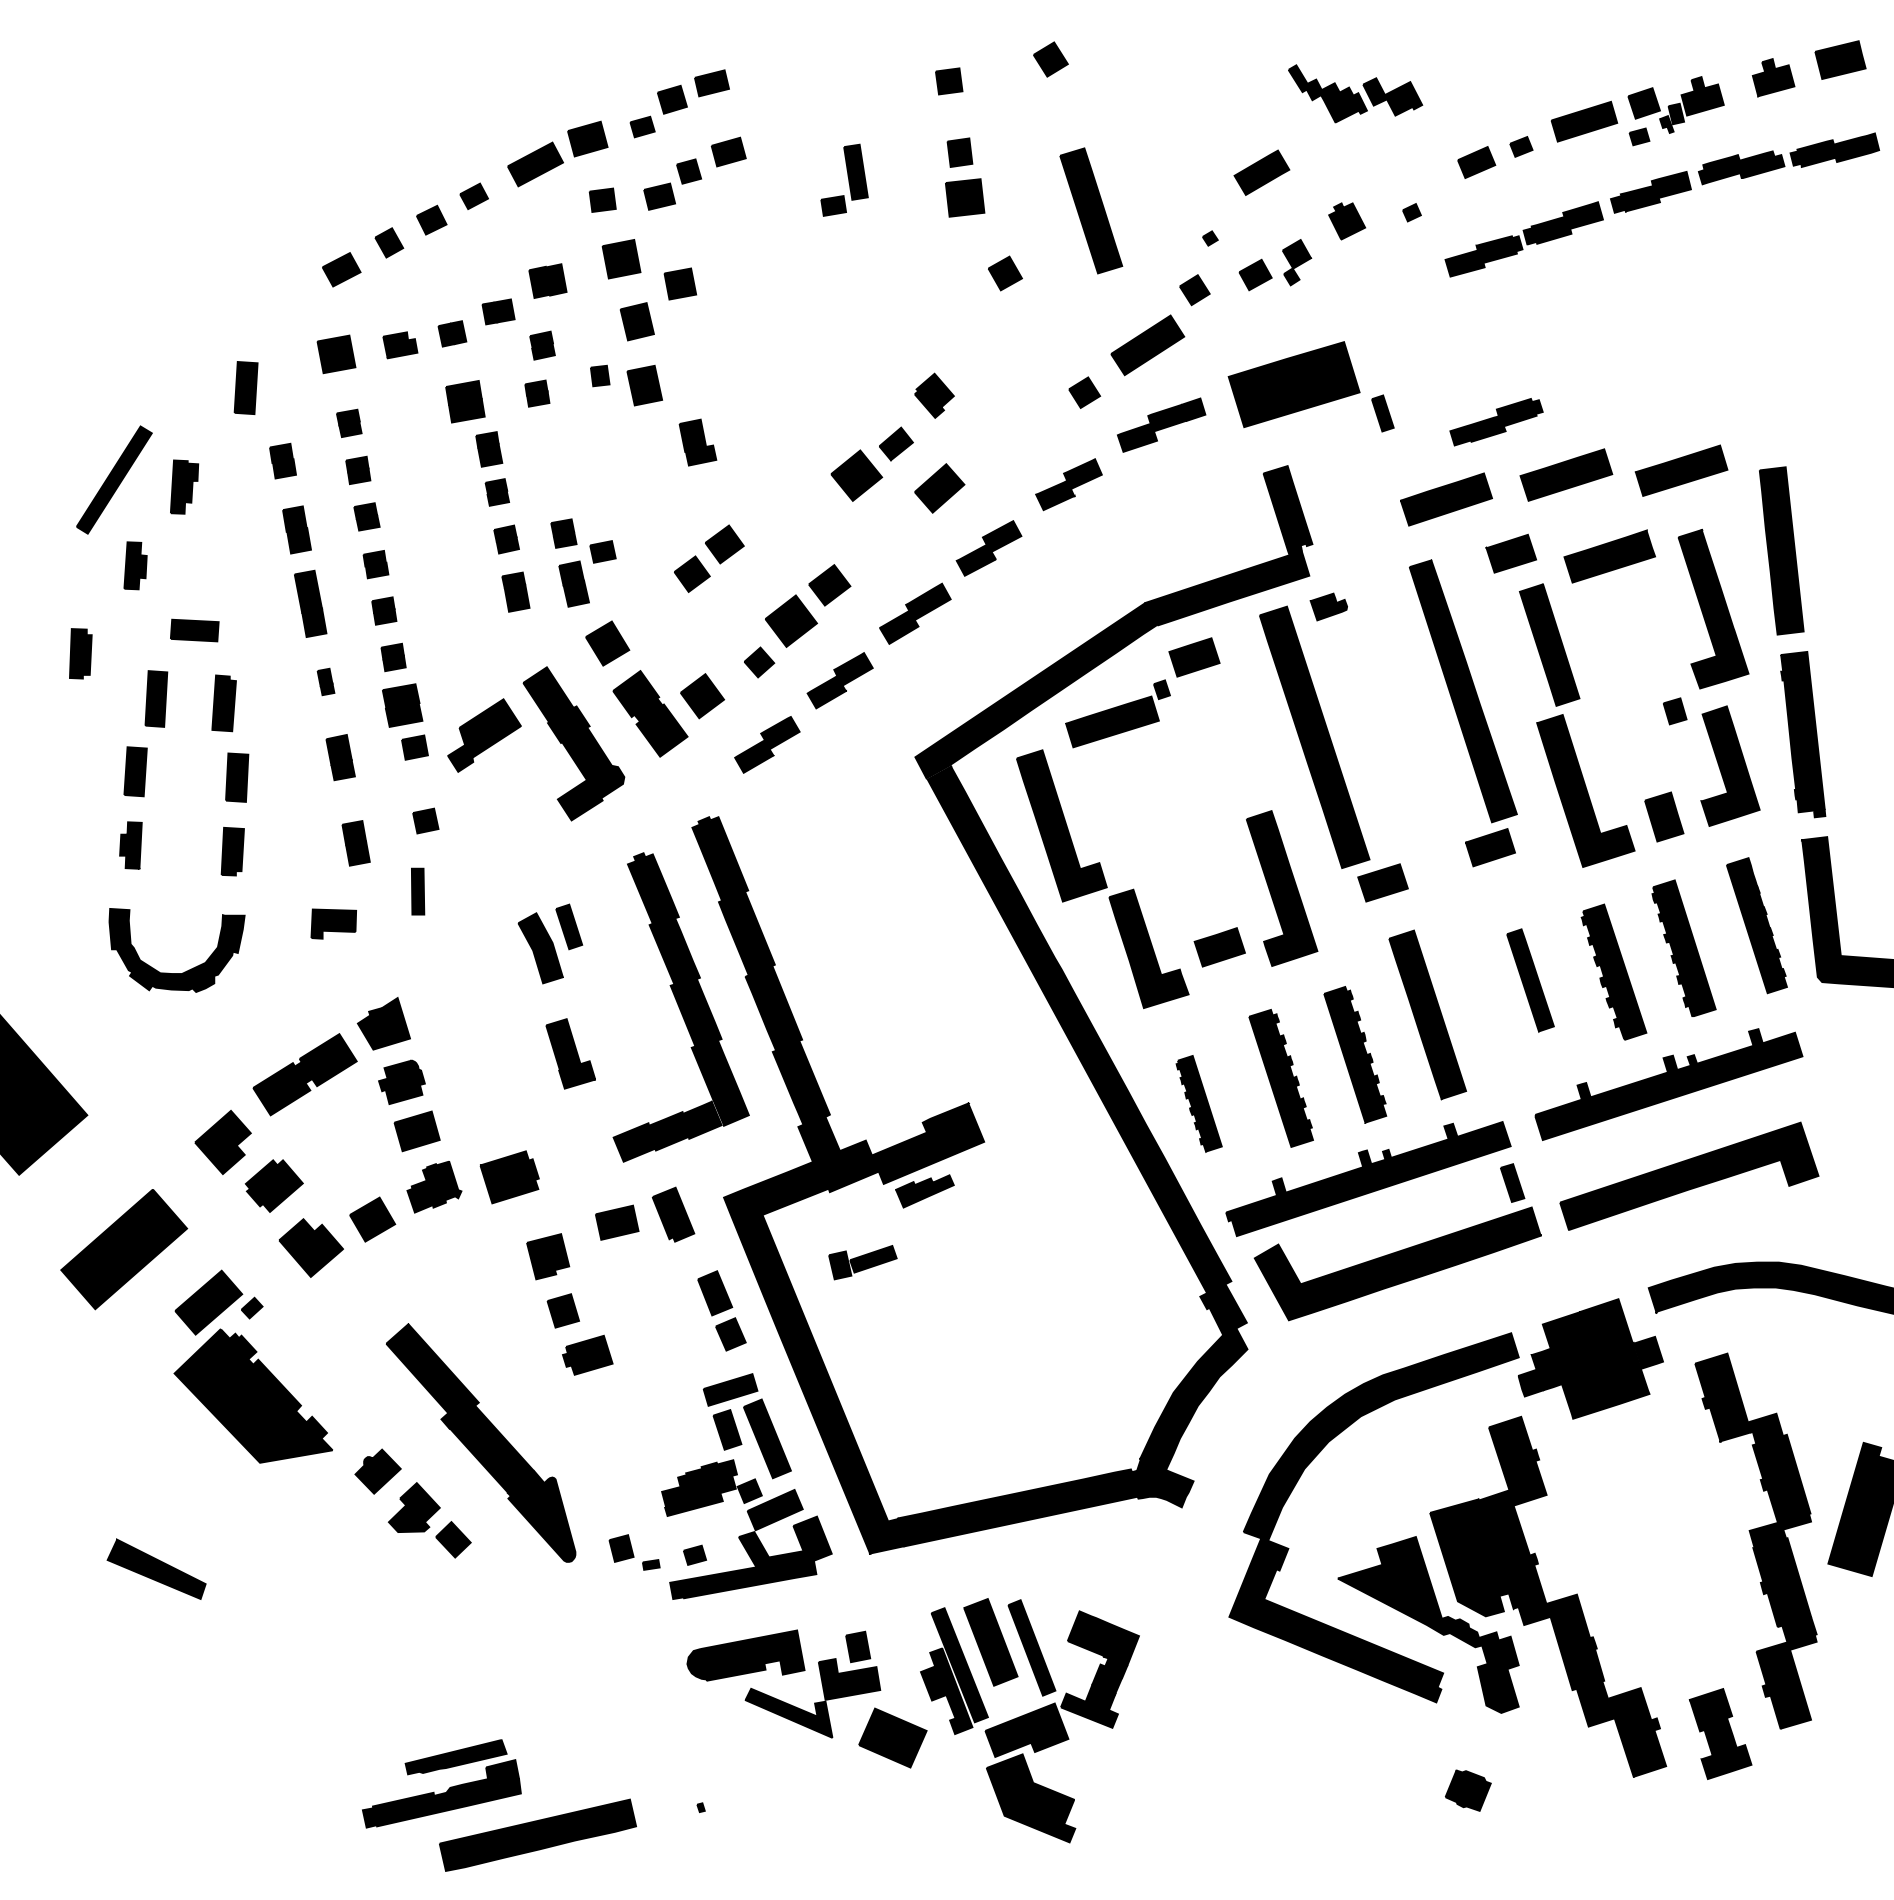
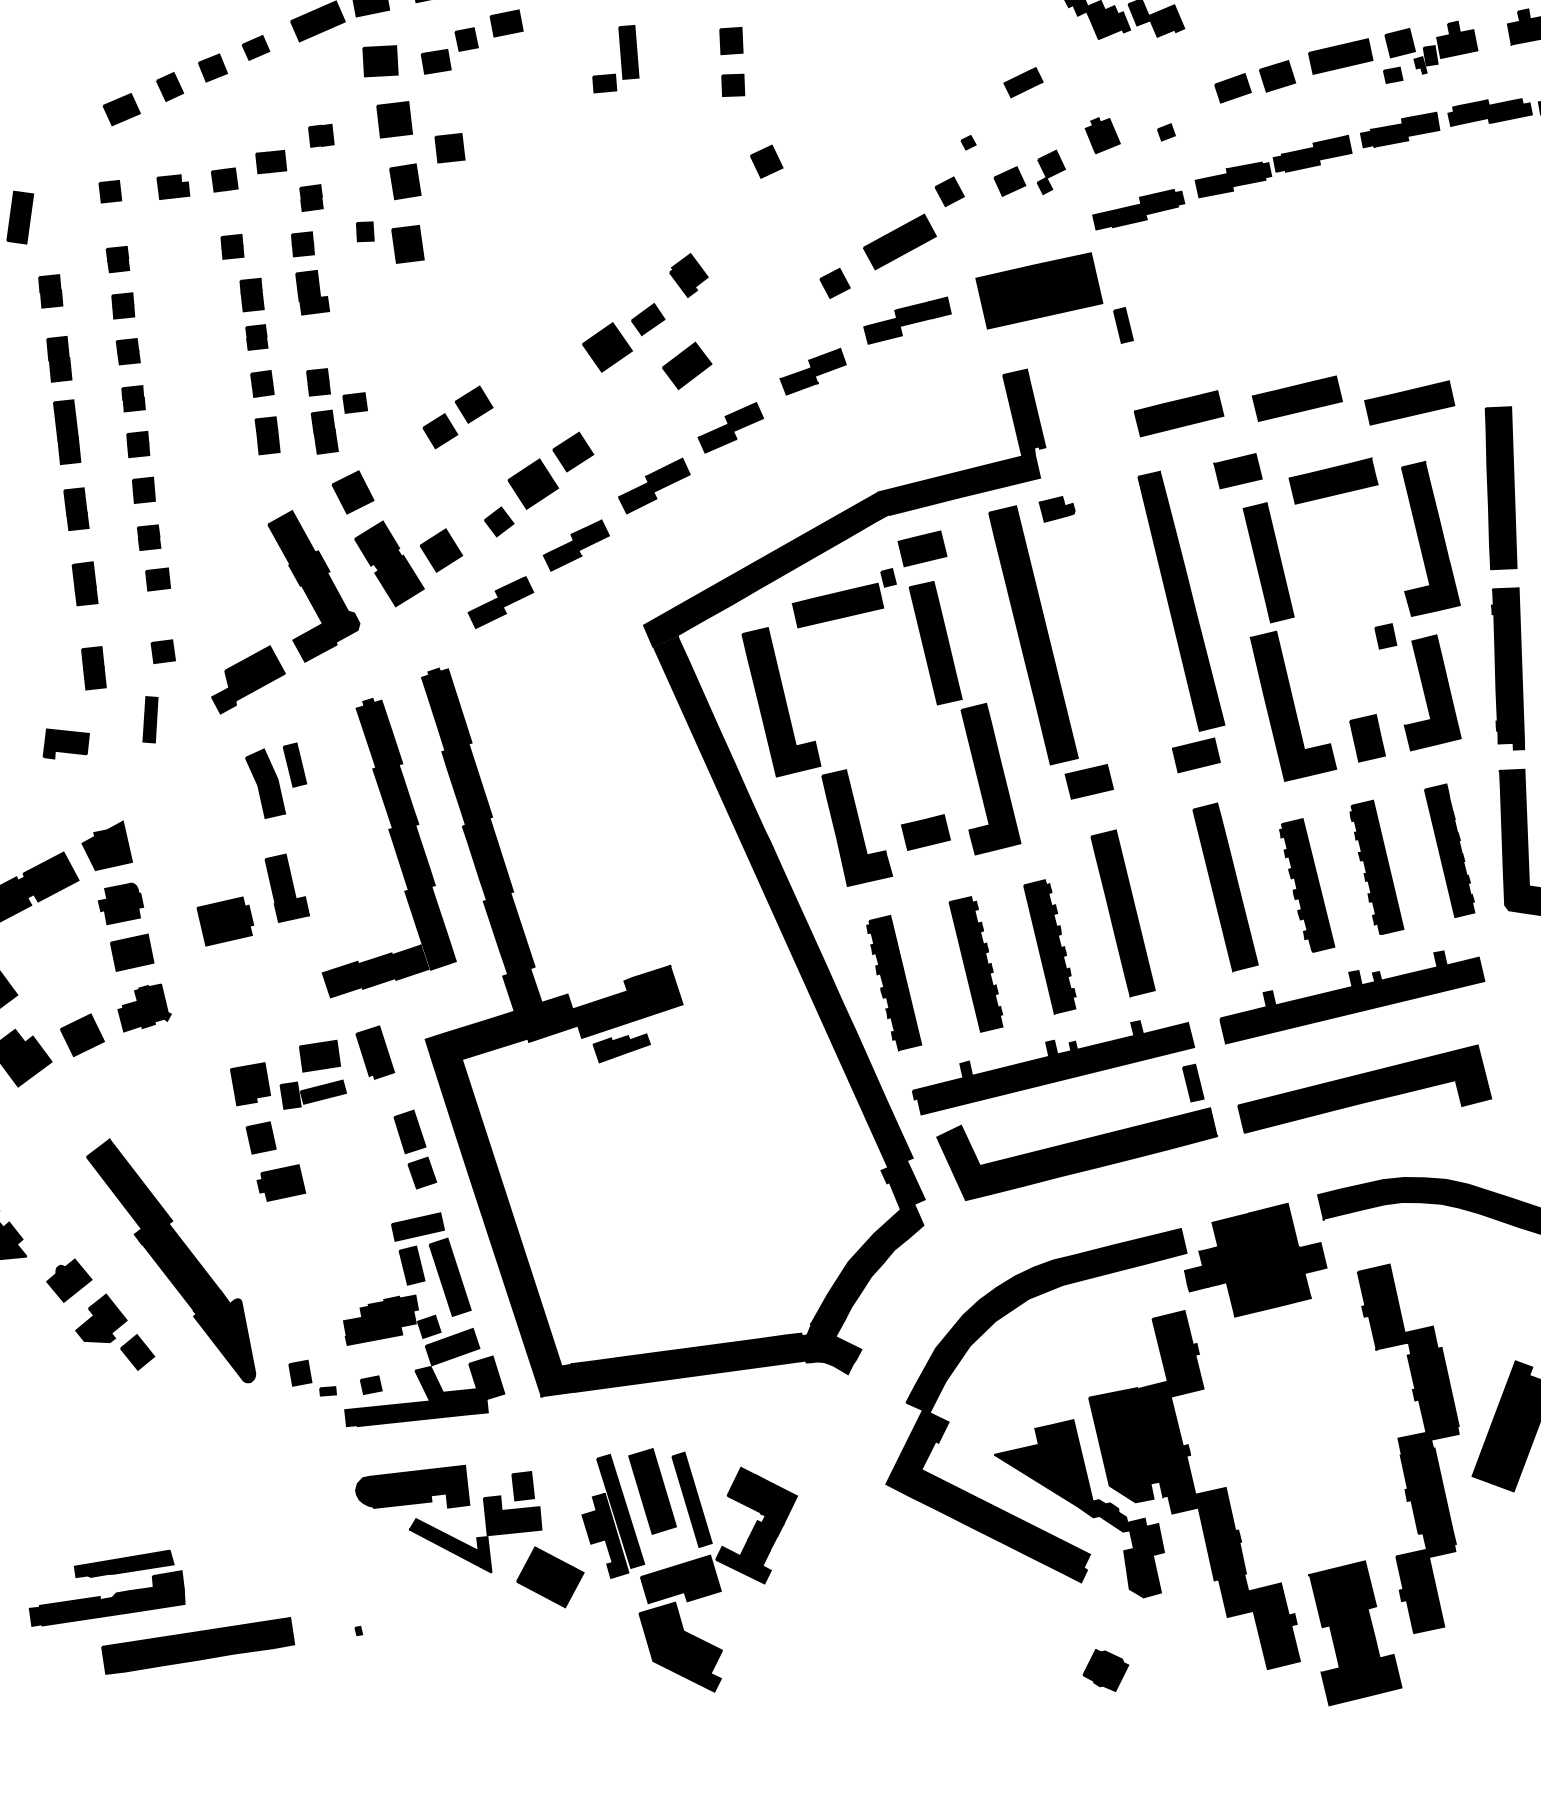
part: (1521, 146) -> (1277, 76), size x1.67
part: (1261, 172) -> (1023, 82), size x0.71
part: (965, 197) -> (733, 84), size x0.62
part: (602, 199) -> (380, 60), size x1.43
part: (1091, 210) -> (935, 642), moved
part: (547, 281) -> (321, 136), size x0.71
part: (335, 354) -> (109, 191), size x0.62
part: (465, 401) -> (232, 246), size x0.62
part: (1496, 422) -> (1138, 210), moved
part: (697, 442) -> (312, 292), moved
part: (325, 681) -> (75, 508), size x1.67
part: (402, 705) -> (149, 537), size x0.62
part: (484, 735) -> (248, 680), moved
part: (1530, 980) -> (1225, 887), size x1.67
part: (1199, 1103) -> (894, 982), size x1.43
part: (509, 1177) -> (224, 921), moved
part: (862, 1262) -> (312, 1094), moved
part: (1720, 1733) -> (1355, 1633), size x1.67

